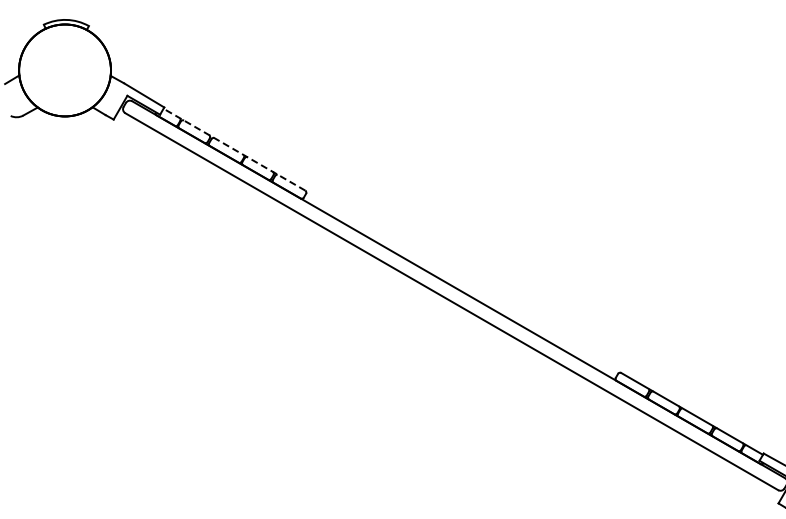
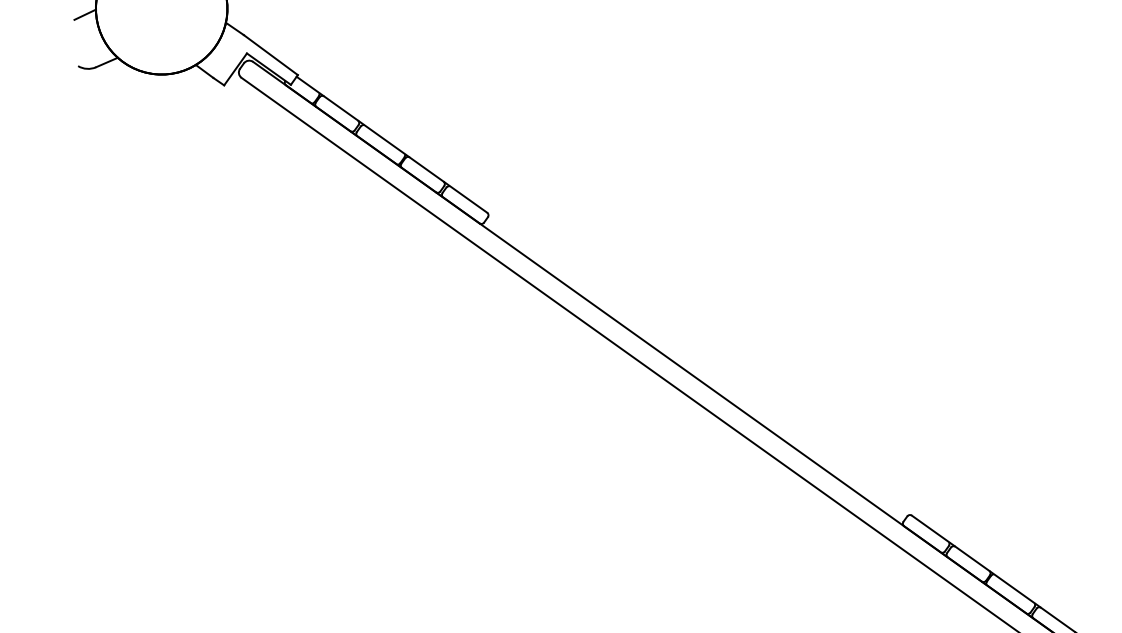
line: (234, 149) -> (392, 144), dashed -> solid

